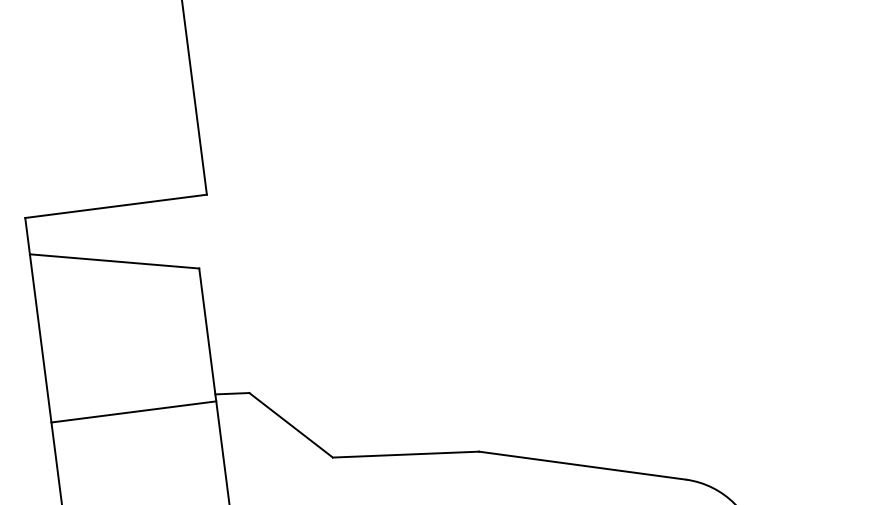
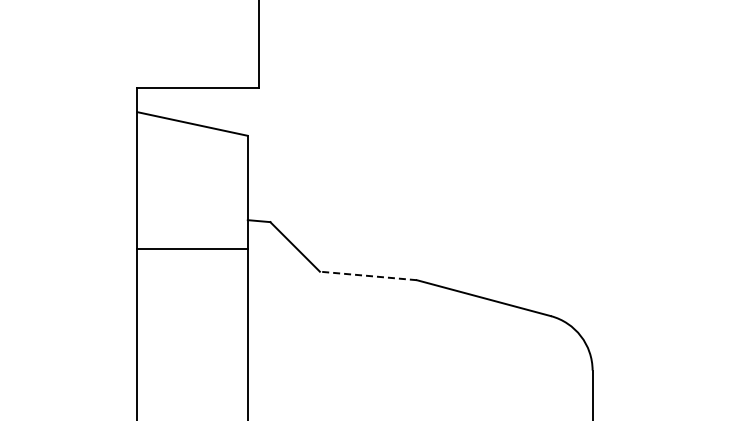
line: (133, 411) -> (192, 248), moved
line: (406, 453) -> (368, 275), solid -> dashed

